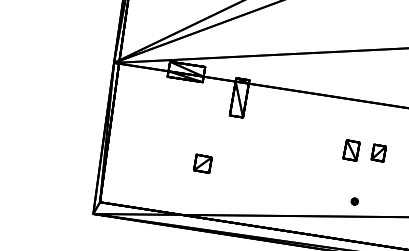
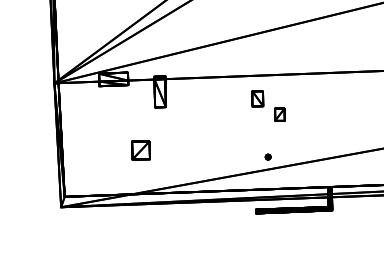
part: (351, 150) -> (257, 98), moved
part: (202, 162) -> (140, 149), size x1.4

